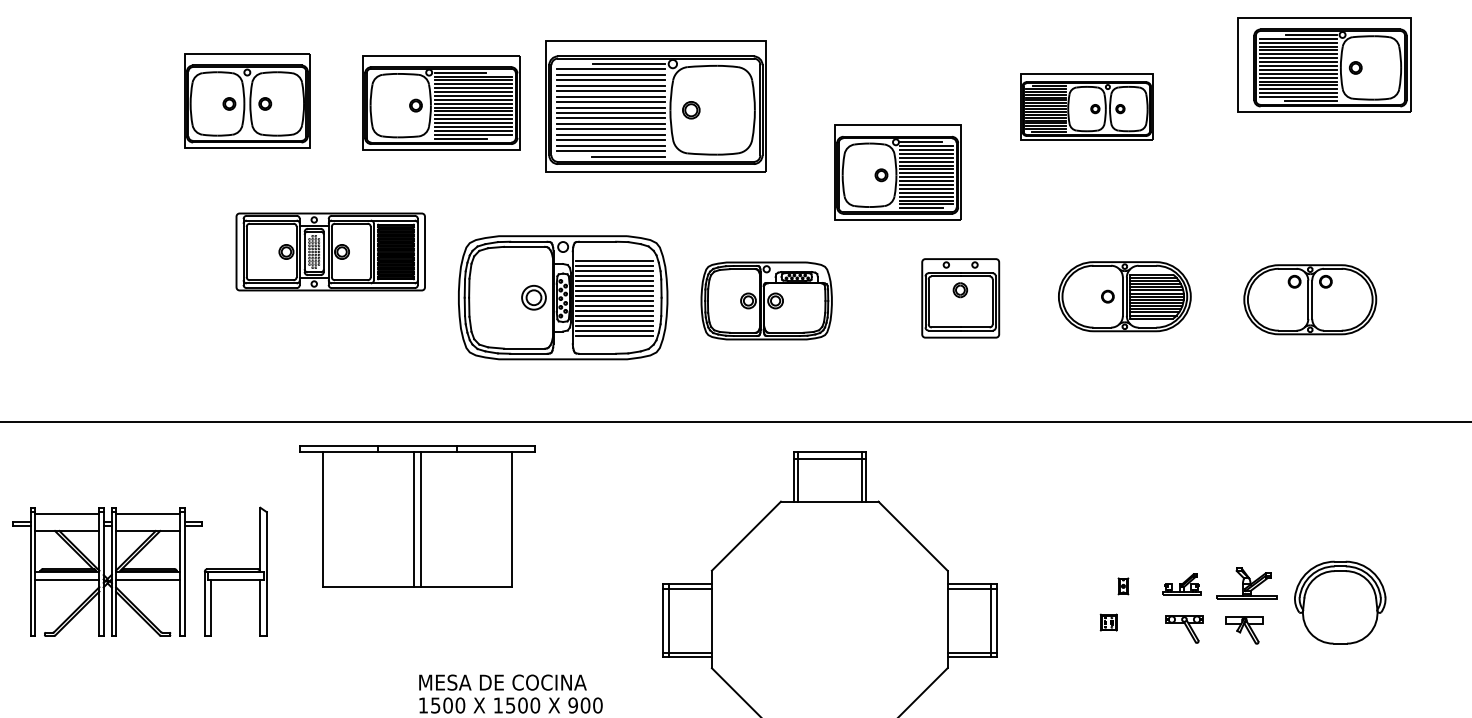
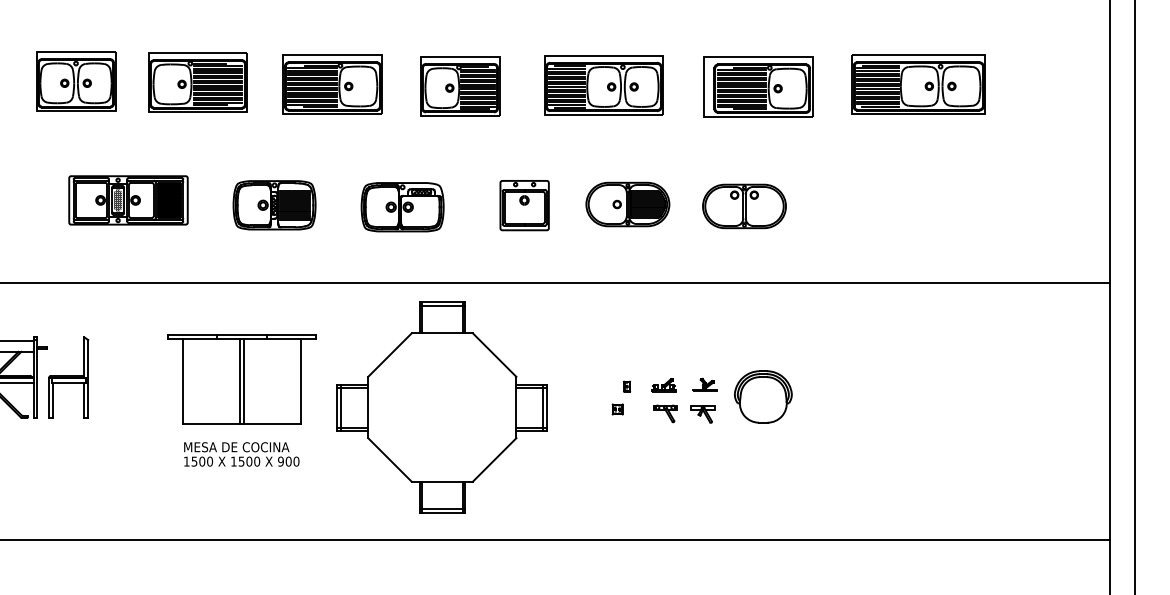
part: (1324, 64) -> (758, 86), moved
part: (655, 105) -> (332, 84), size x0.71
part: (1086, 107) -> (603, 85), size x1.43
part: (898, 172) -> (460, 86), moved
part: (330, 252) -> (128, 200), moved
part: (562, 298) -> (274, 205), size x0.62
part: (416, 516) -> (241, 379), moved
part: (1246, 582) -> (704, 384), size x0.62

